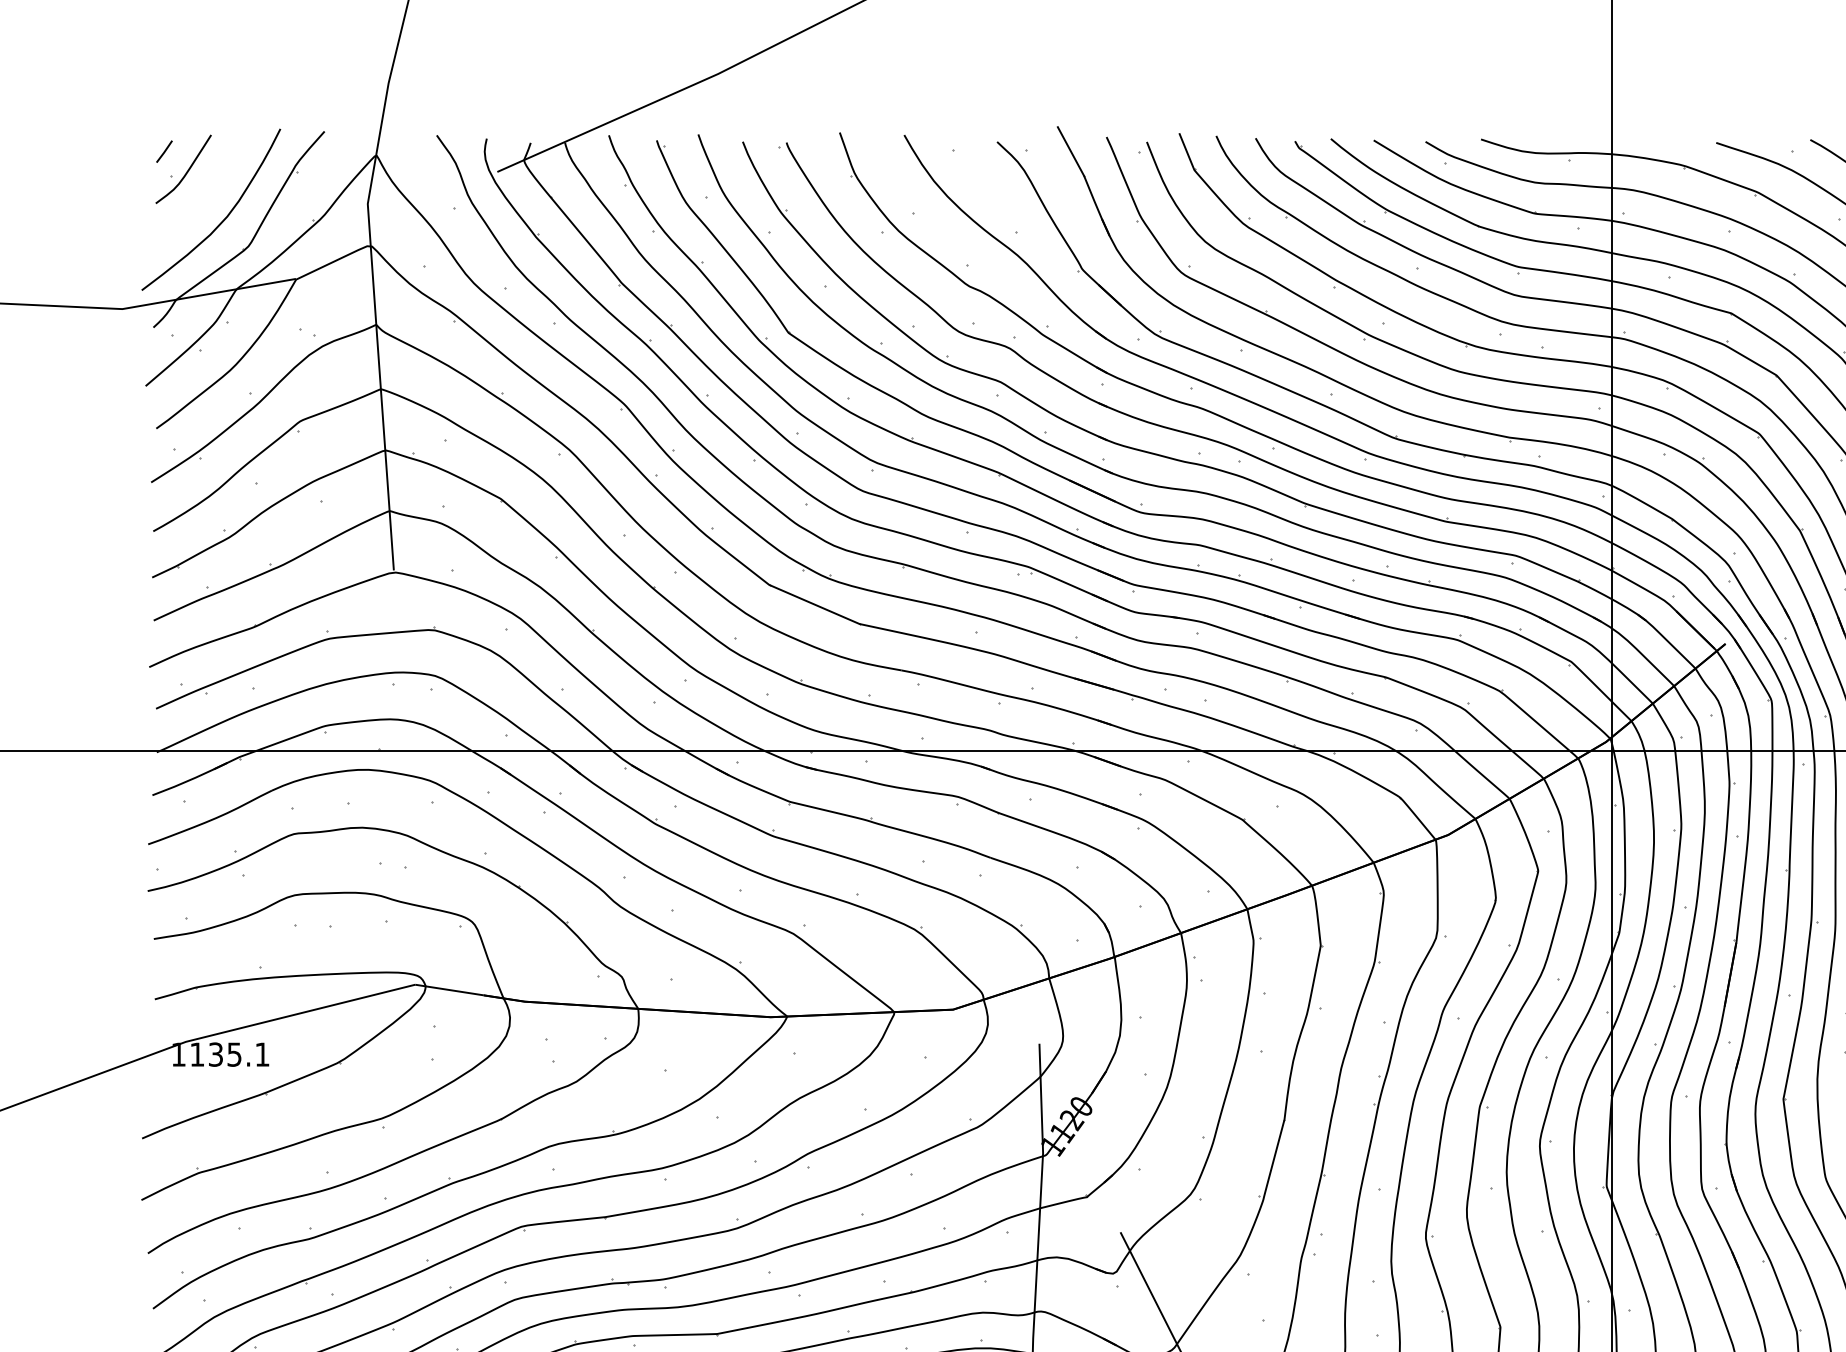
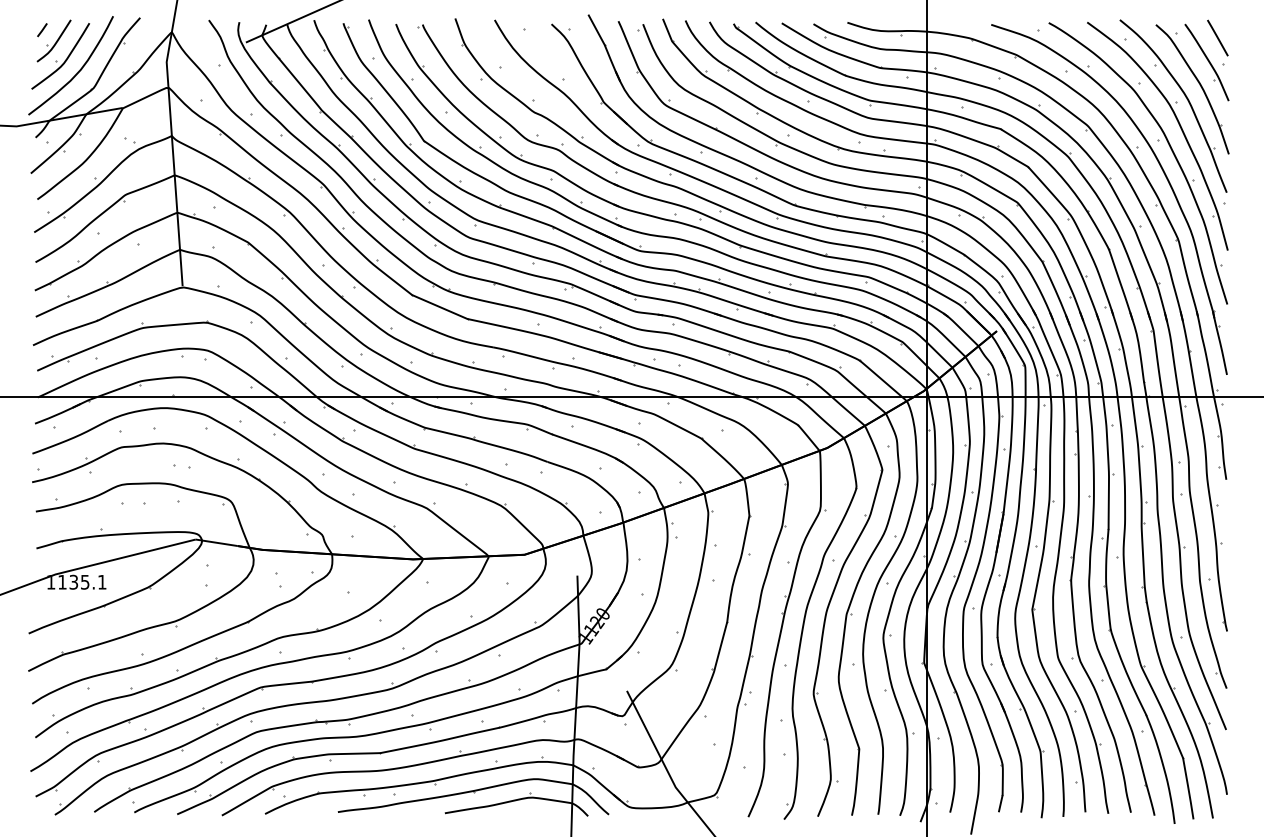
part: (194, 194) -> (60, 56), added

